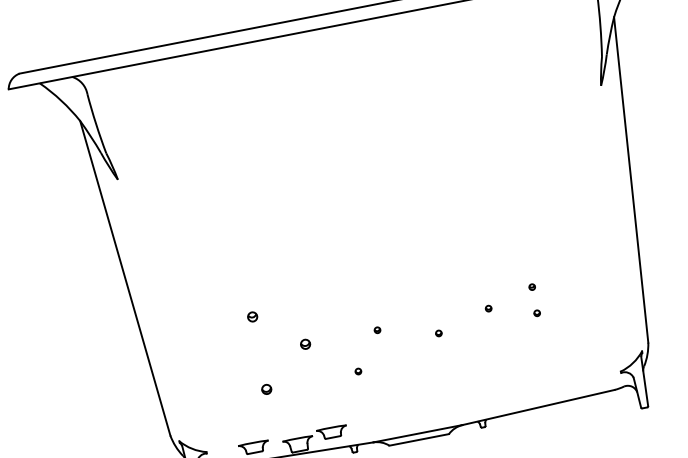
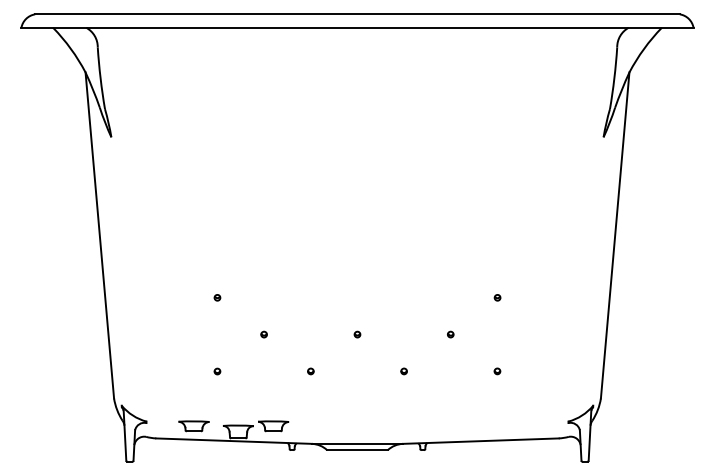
part: (532, 286) -> (497, 297), moved
part: (537, 313) -> (497, 371), moved
part: (252, 316) -> (217, 297), size x0.62
part: (377, 330) -> (357, 334), moved
part: (438, 333) -> (403, 371), moved
part: (304, 344) -> (263, 334), size x0.62
part: (266, 389) -> (217, 371), size x0.62

